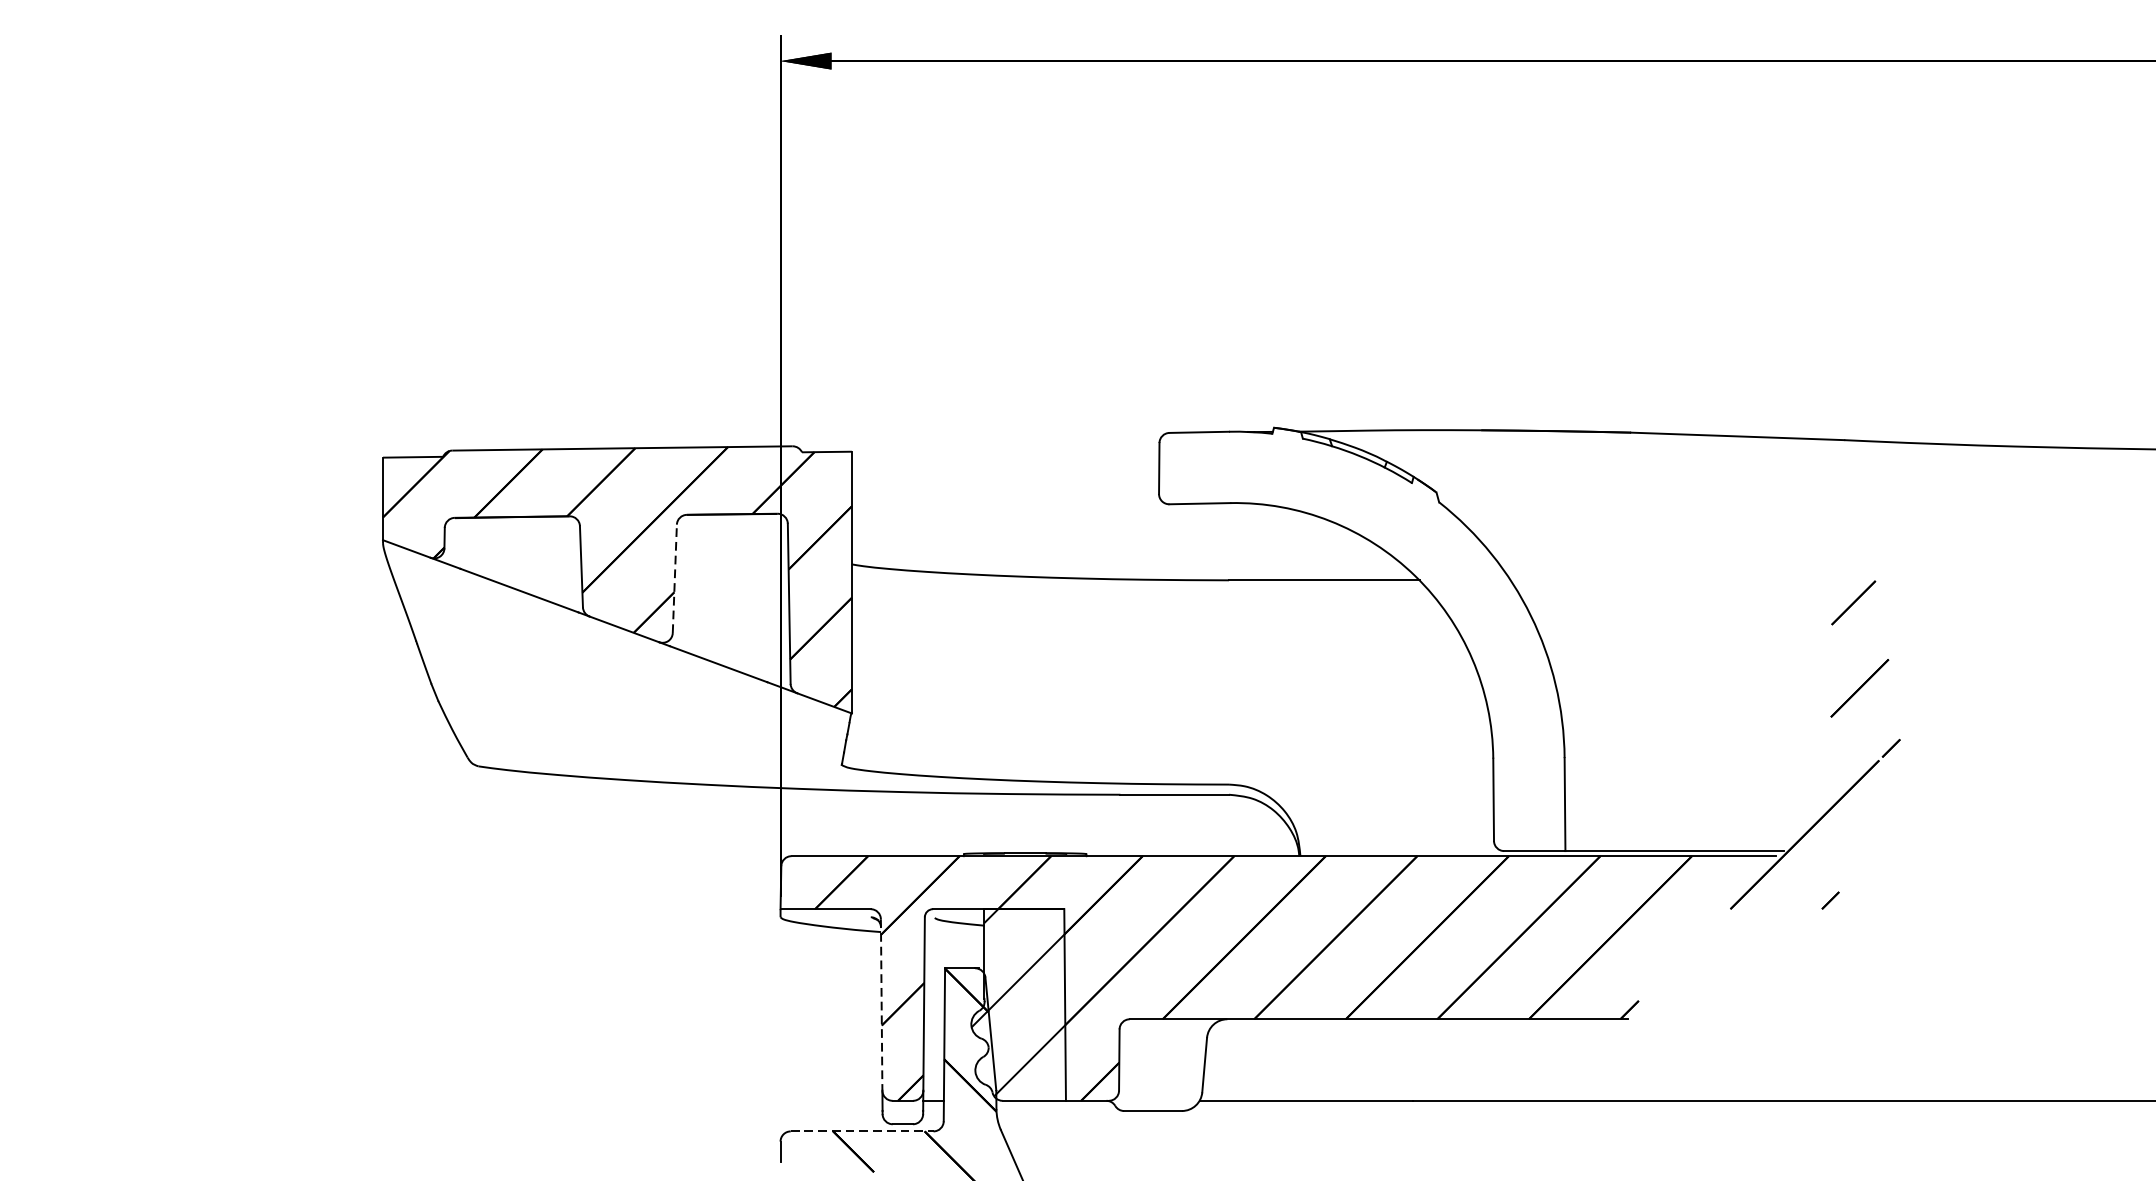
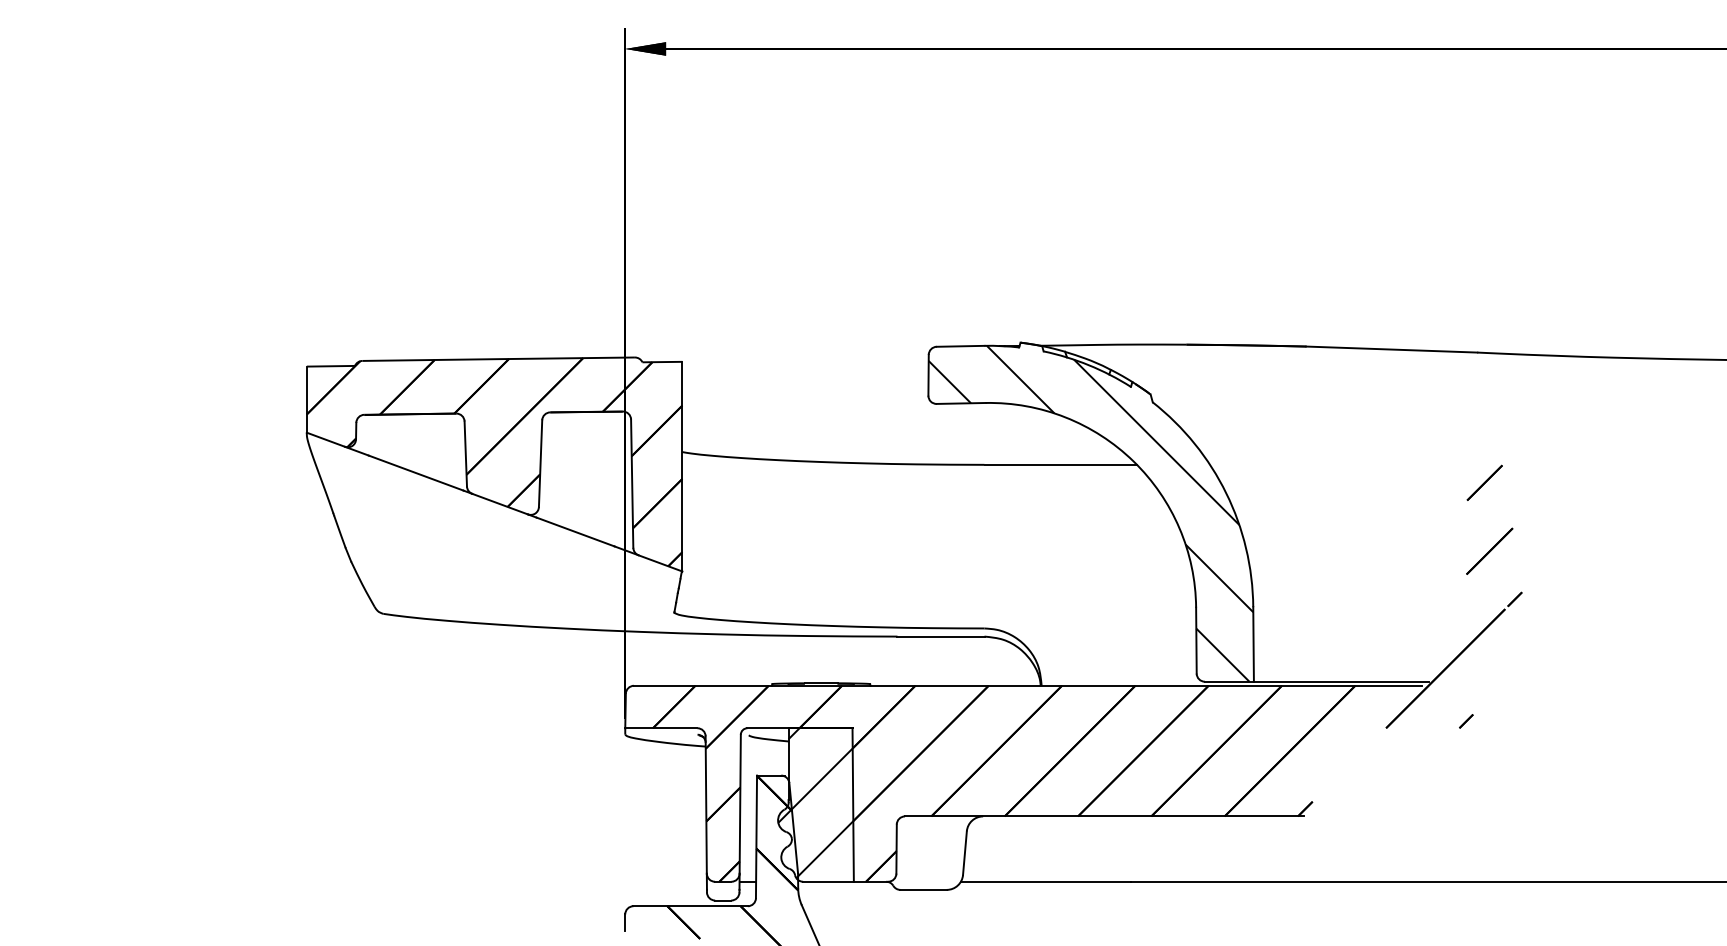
line: (674, 578) -> (540, 463), dashed -> solid
hatch: (1361, 641) -> (1090, 513), added
line: (881, 1005) -> (706, 805), dashed -> solid
line: (863, 1131) -> (691, 906), dashed -> solid

